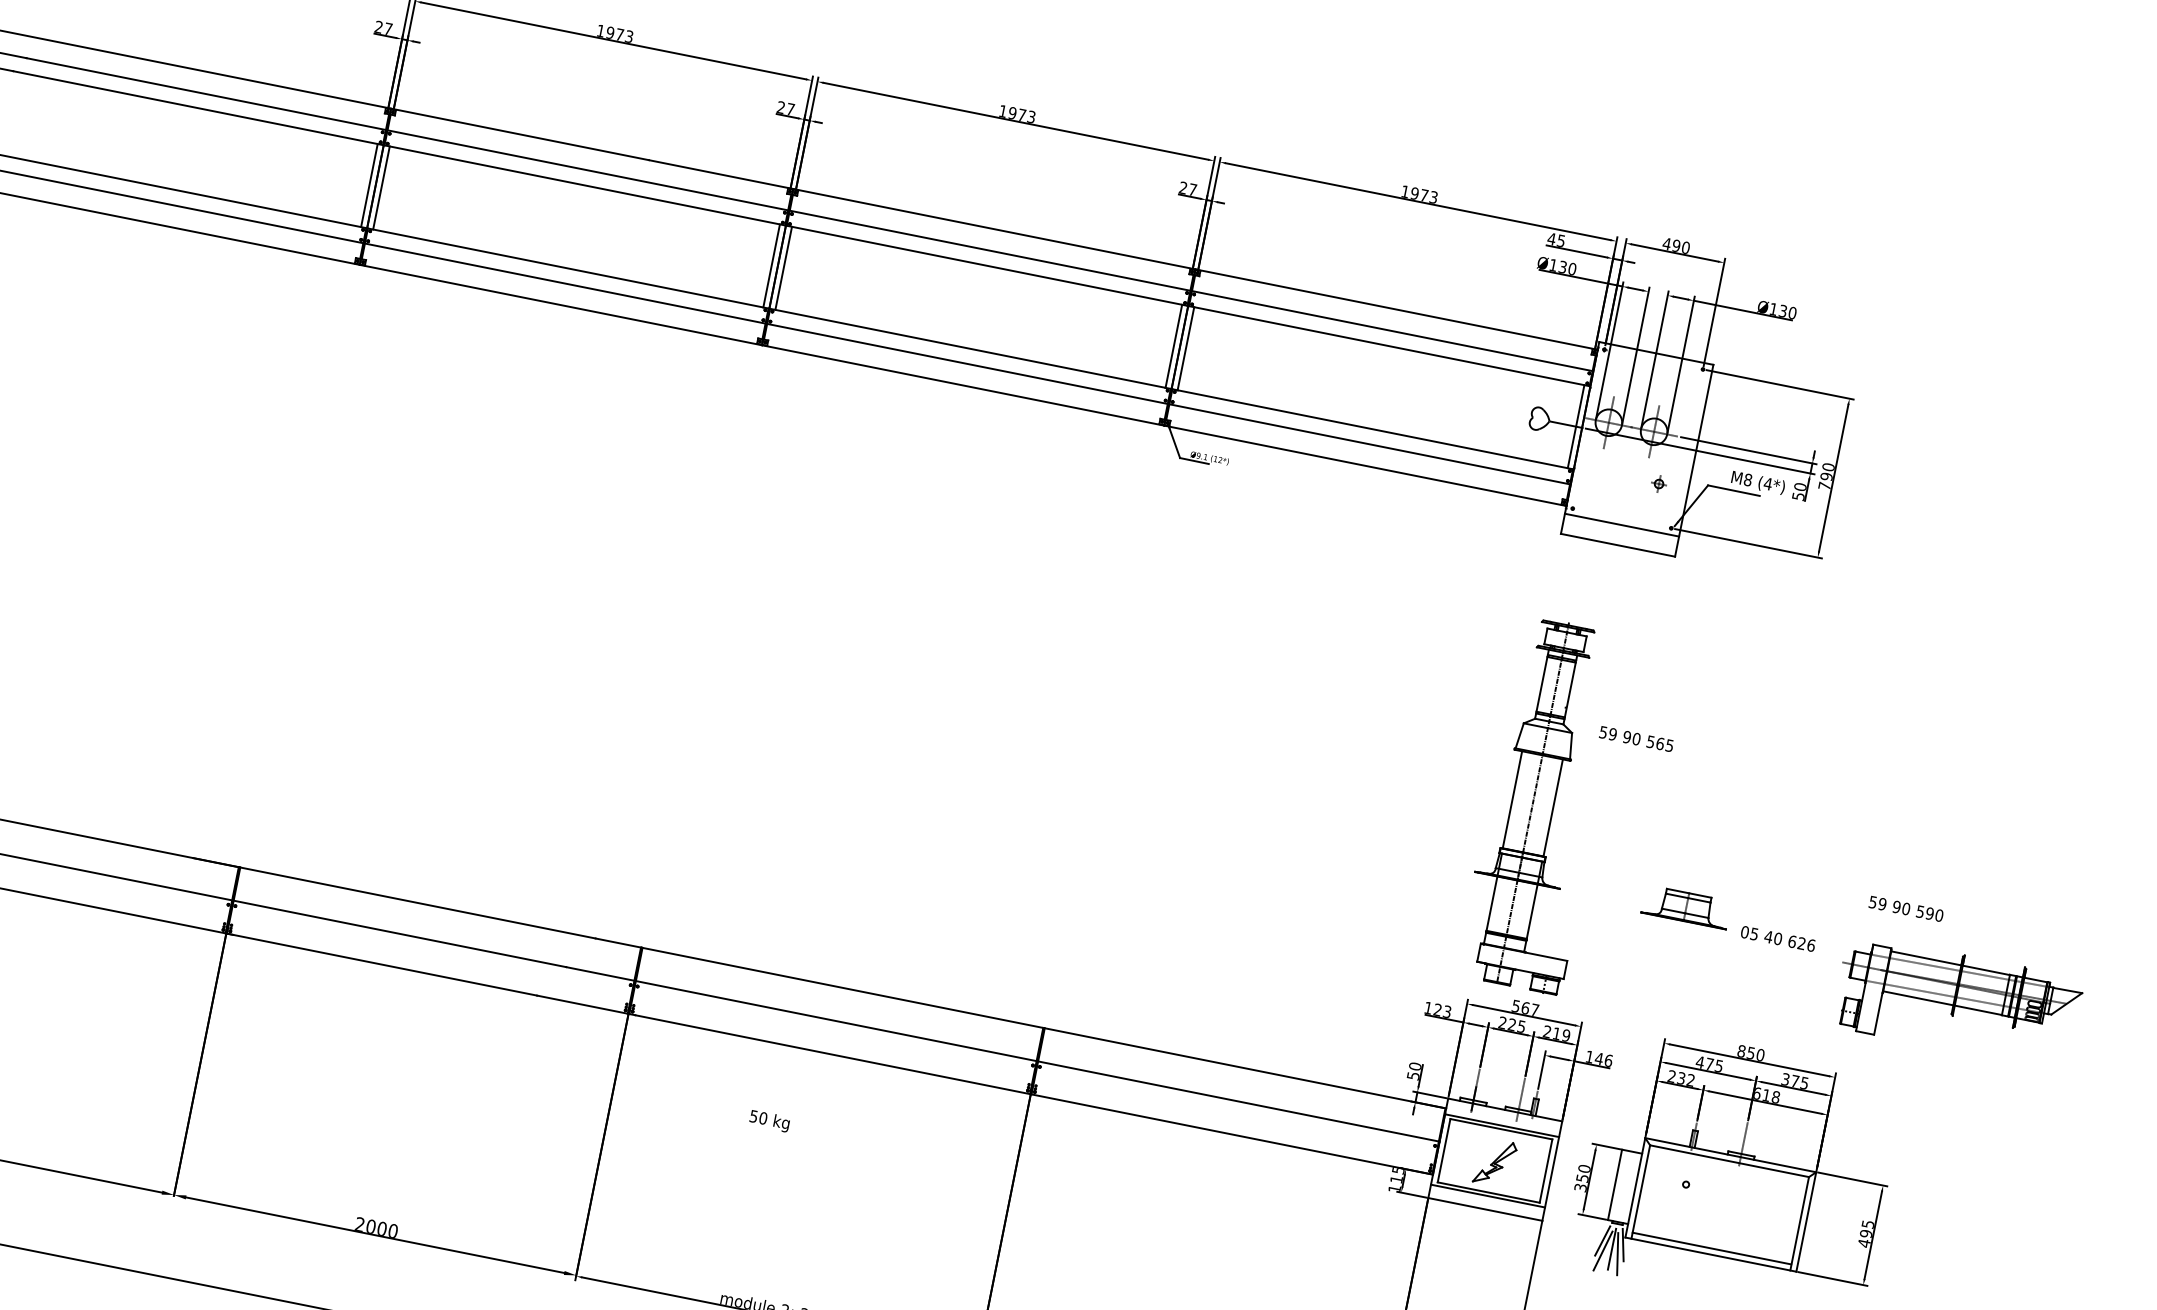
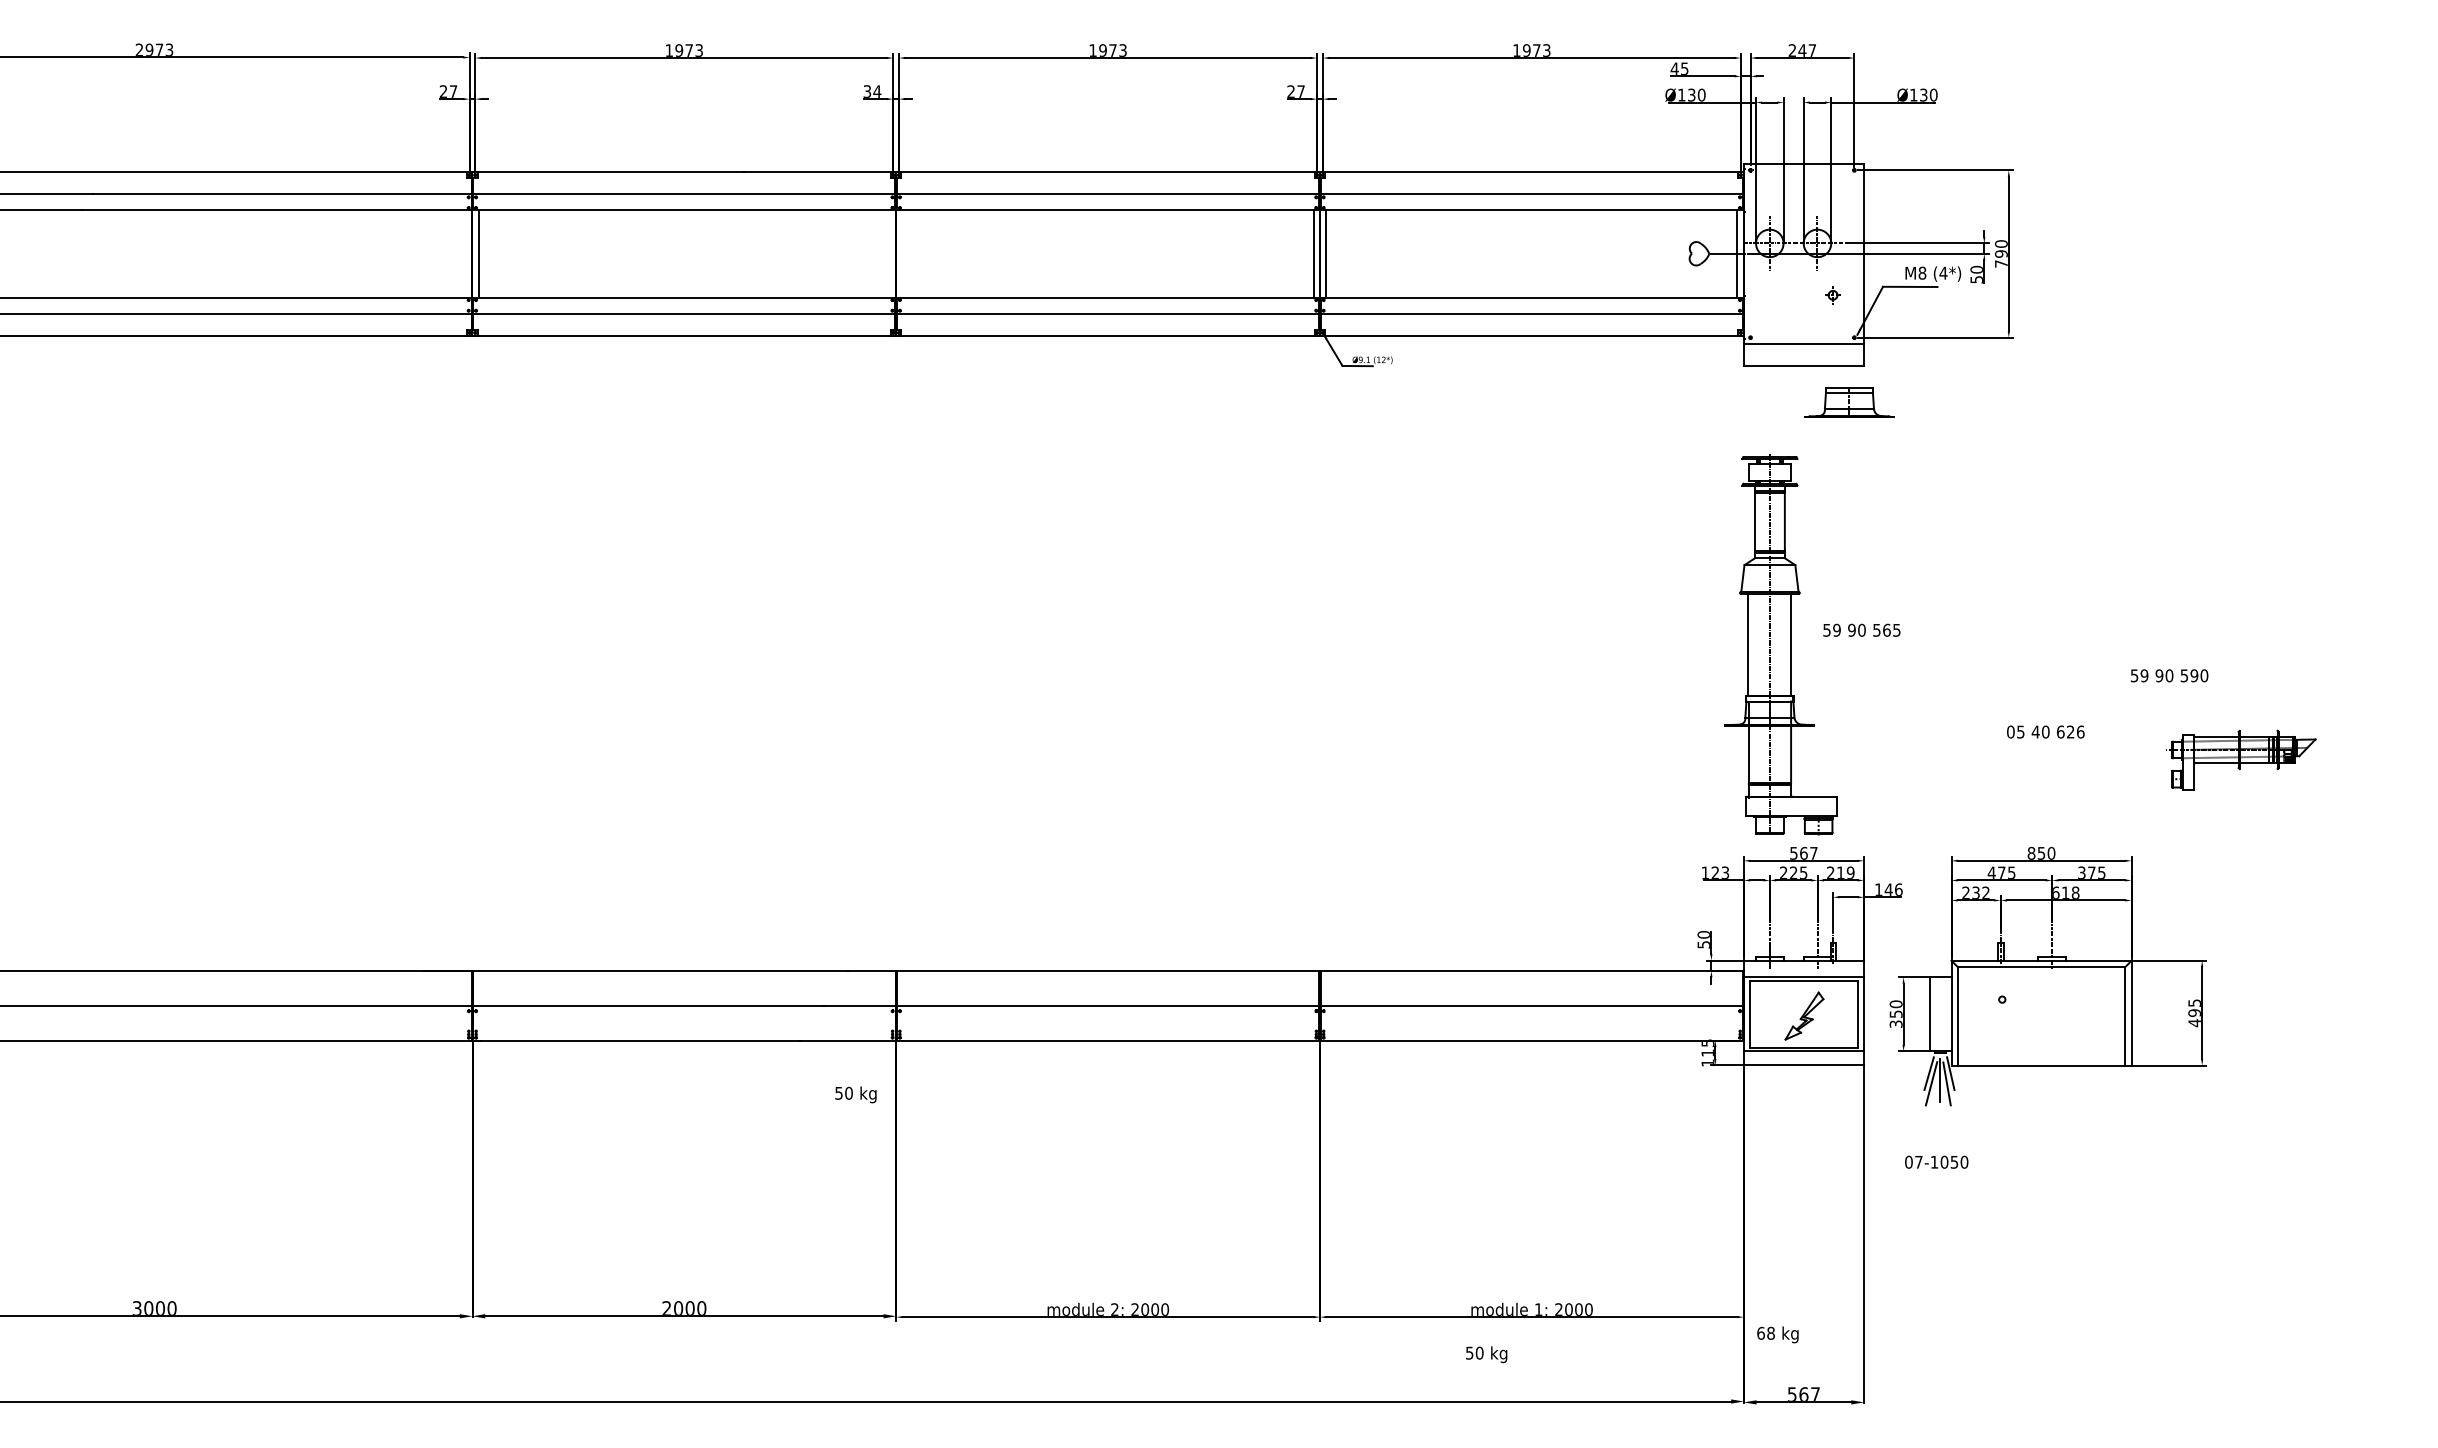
text: (786, 108) -> (872, 91), 27 -> 34
line: (369, 185) -> (466, 253), removed
text: (1676, 245) -> (1802, 50), 490 -> 247
line: (771, 265) -> (889, 253), removed
line: (783, 267) -> (902, 253), removed
text: (1636, 738) -> (1861, 629), moved
part: (1686, 907) -> (1849, 402), moved
part: (1958, 1003) -> (2241, 760), size x0.6
text: (769, 1120) -> (855, 1094), moved
line: (1711, 1248) -> (2040, 1059), removed

